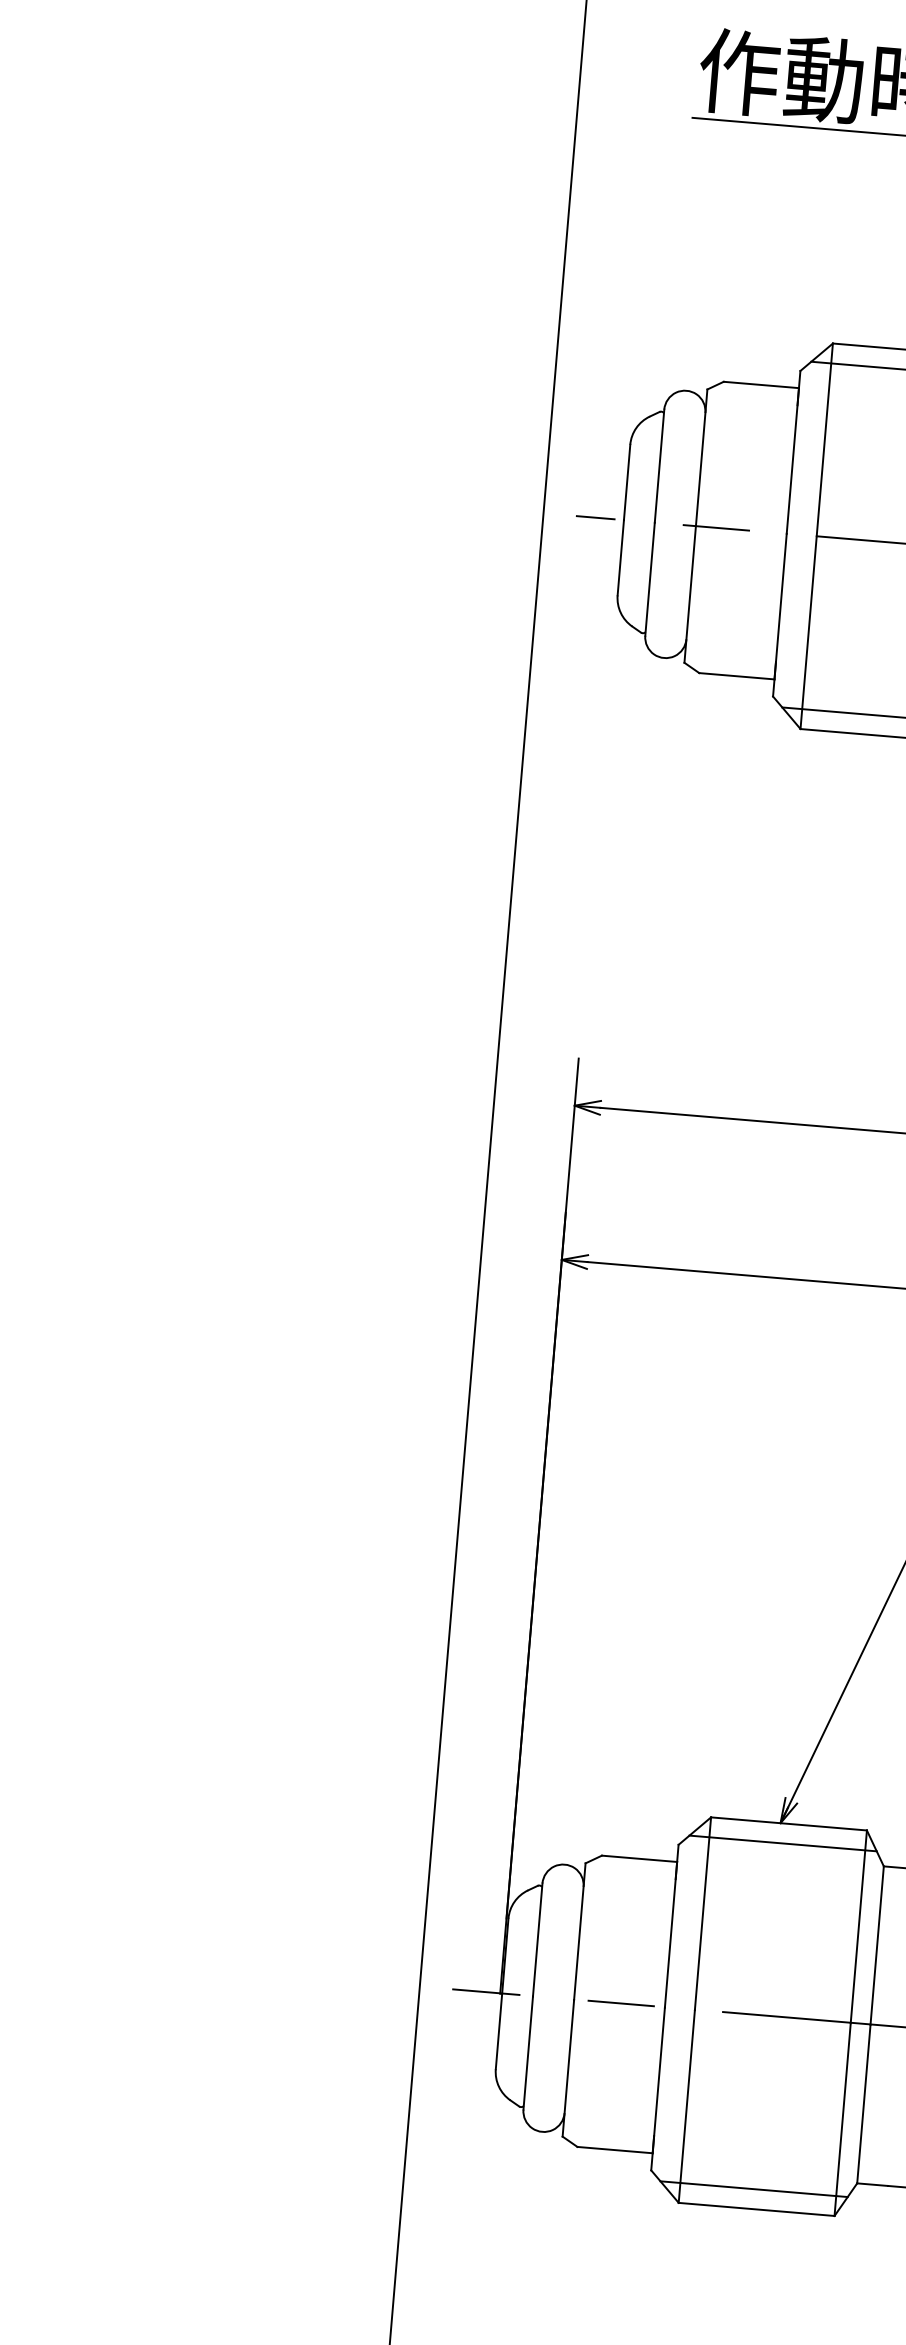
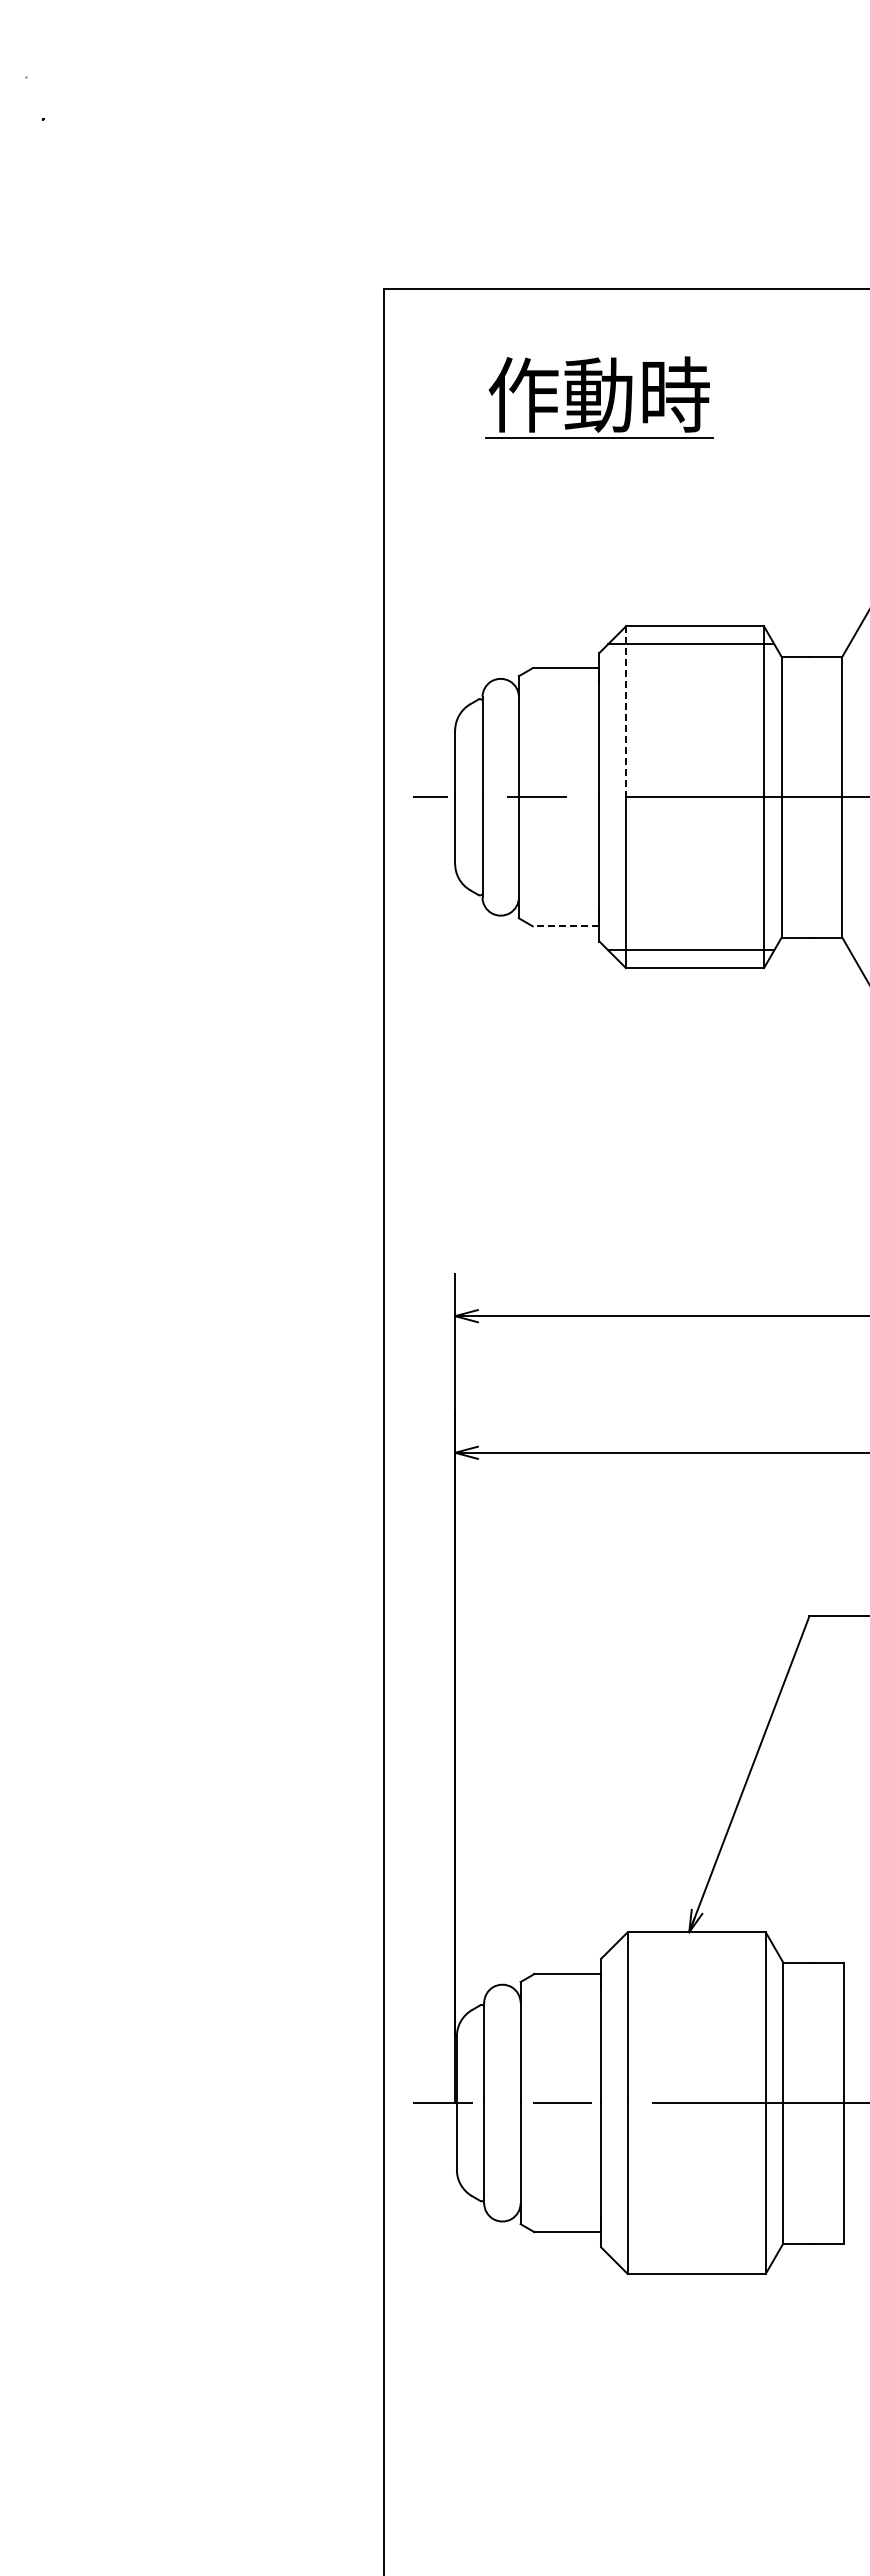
line: (824, 440) -> (625, 712), solid -> dashed
line: (736, 676) -> (565, 926), solid -> dashed
line: (782, 1842) -> (692, 1949), removed
line: (753, 2189) -> (692, 2256), removed

